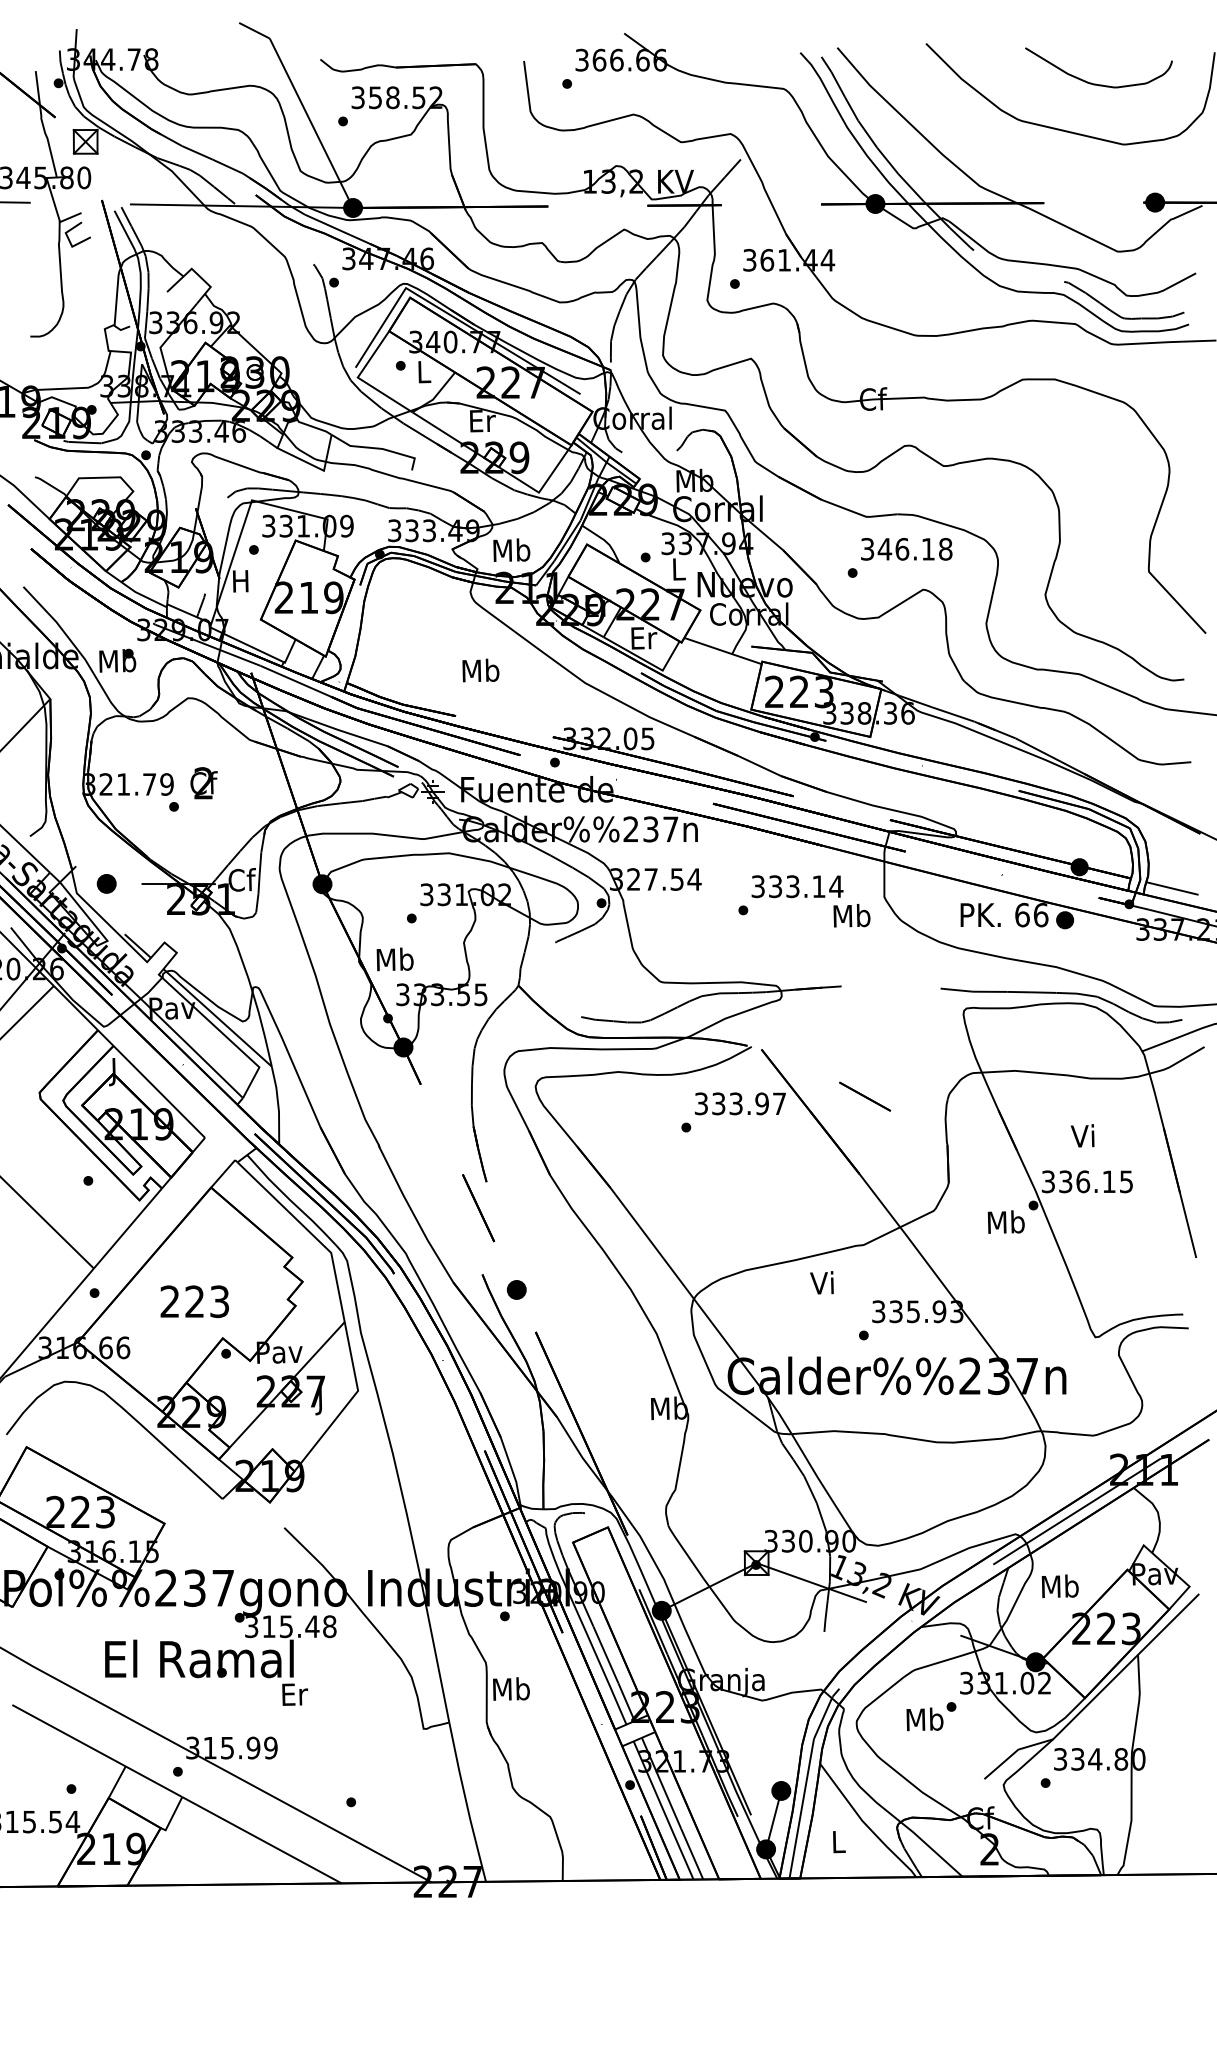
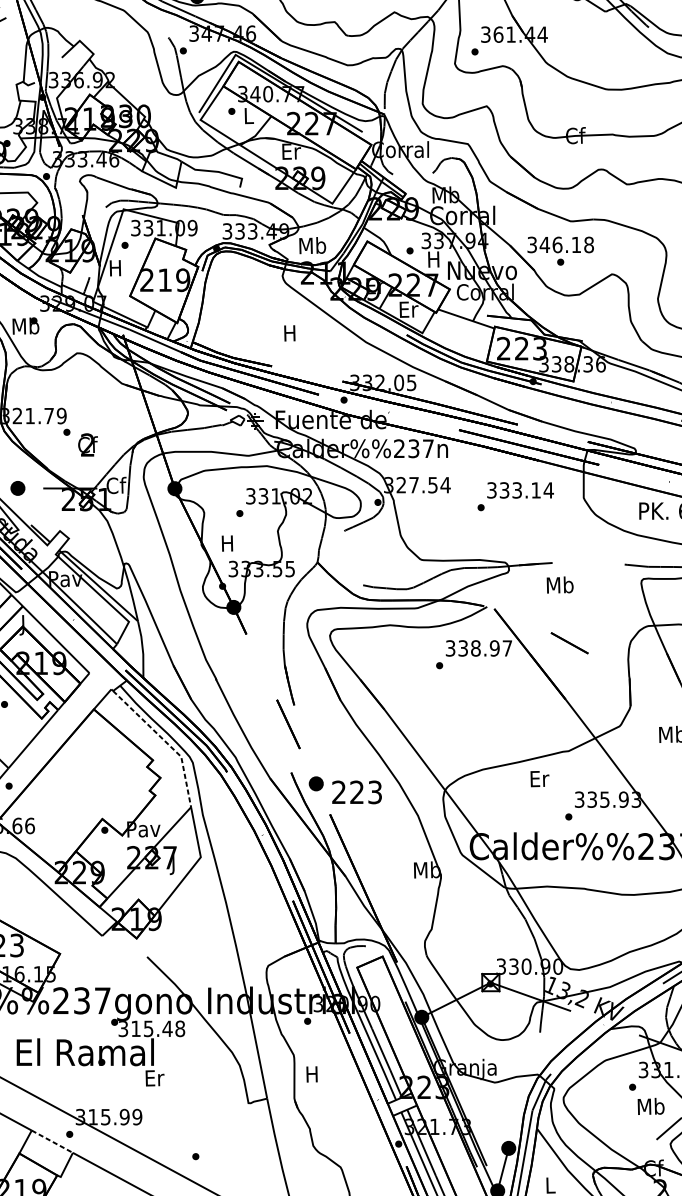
text: (906, 549) -> (560, 245), moved
text: (677, 569) -> (433, 259), L -> H
text: (480, 670) -> (289, 333), Mb -> H
text: (203, 783) -> (87, 445), moved
text: (851, 915) -> (559, 584), moved
text: (394, 959) -> (227, 543), Mb -> H
text: (735, 1103) -> (475, 648), 333.97 -> 338.97
line: (310, 1232) -> (166, 742), solid -> dashed
text: (823, 1282) -> (539, 778), Vi -> Er
text: (194, 1301) -> (356, 792), moved
text: (511, 1688) -> (312, 1073), Mb -> H
text: (924, 1719) -> (650, 1106), moved
line: (154, 1782) -> (52, 1142), solid -> dashed

